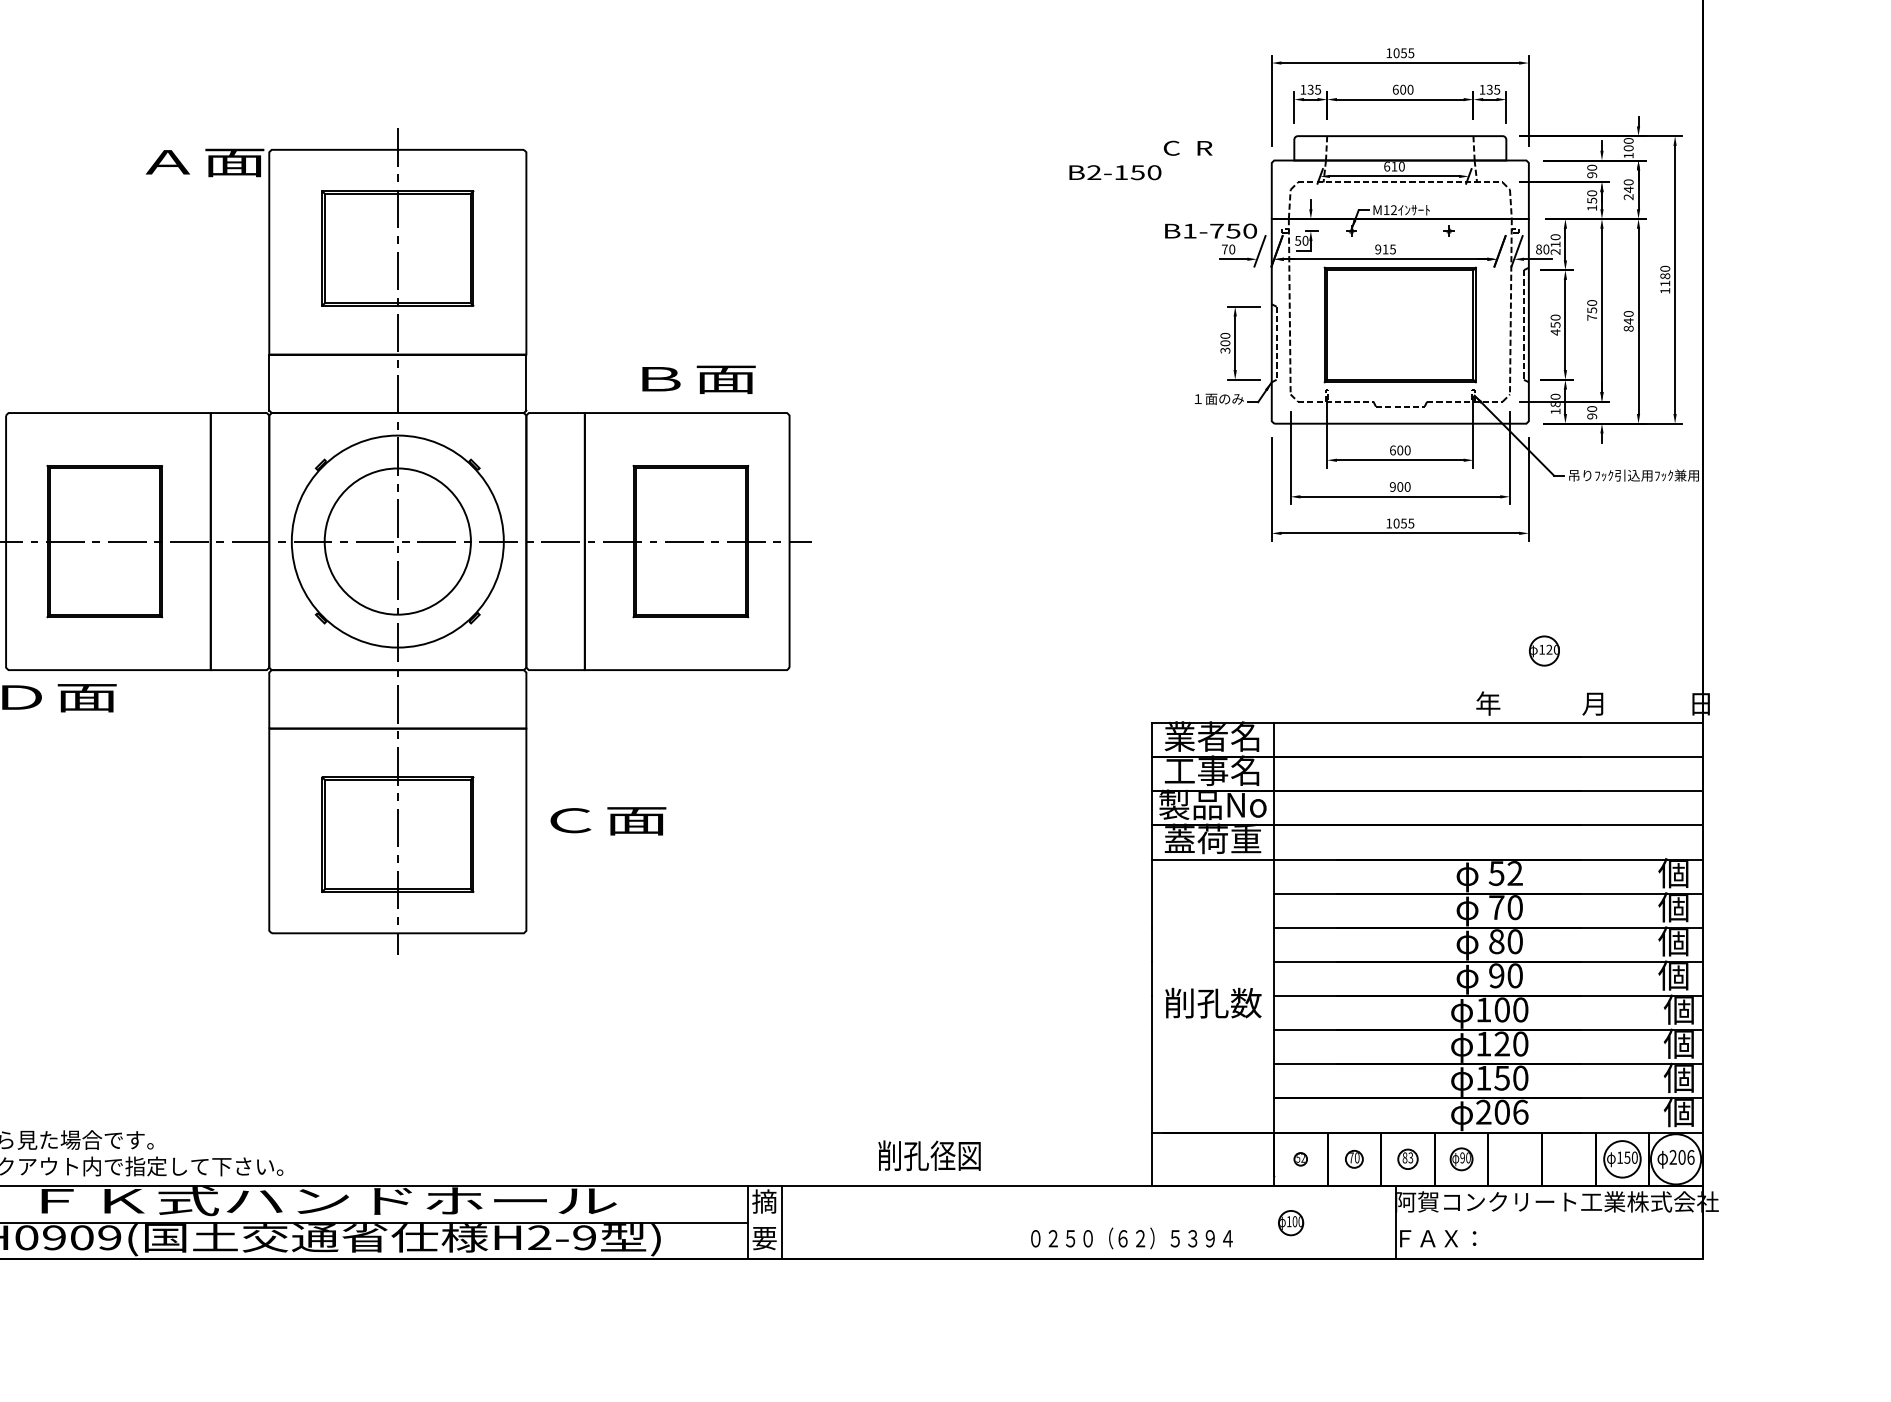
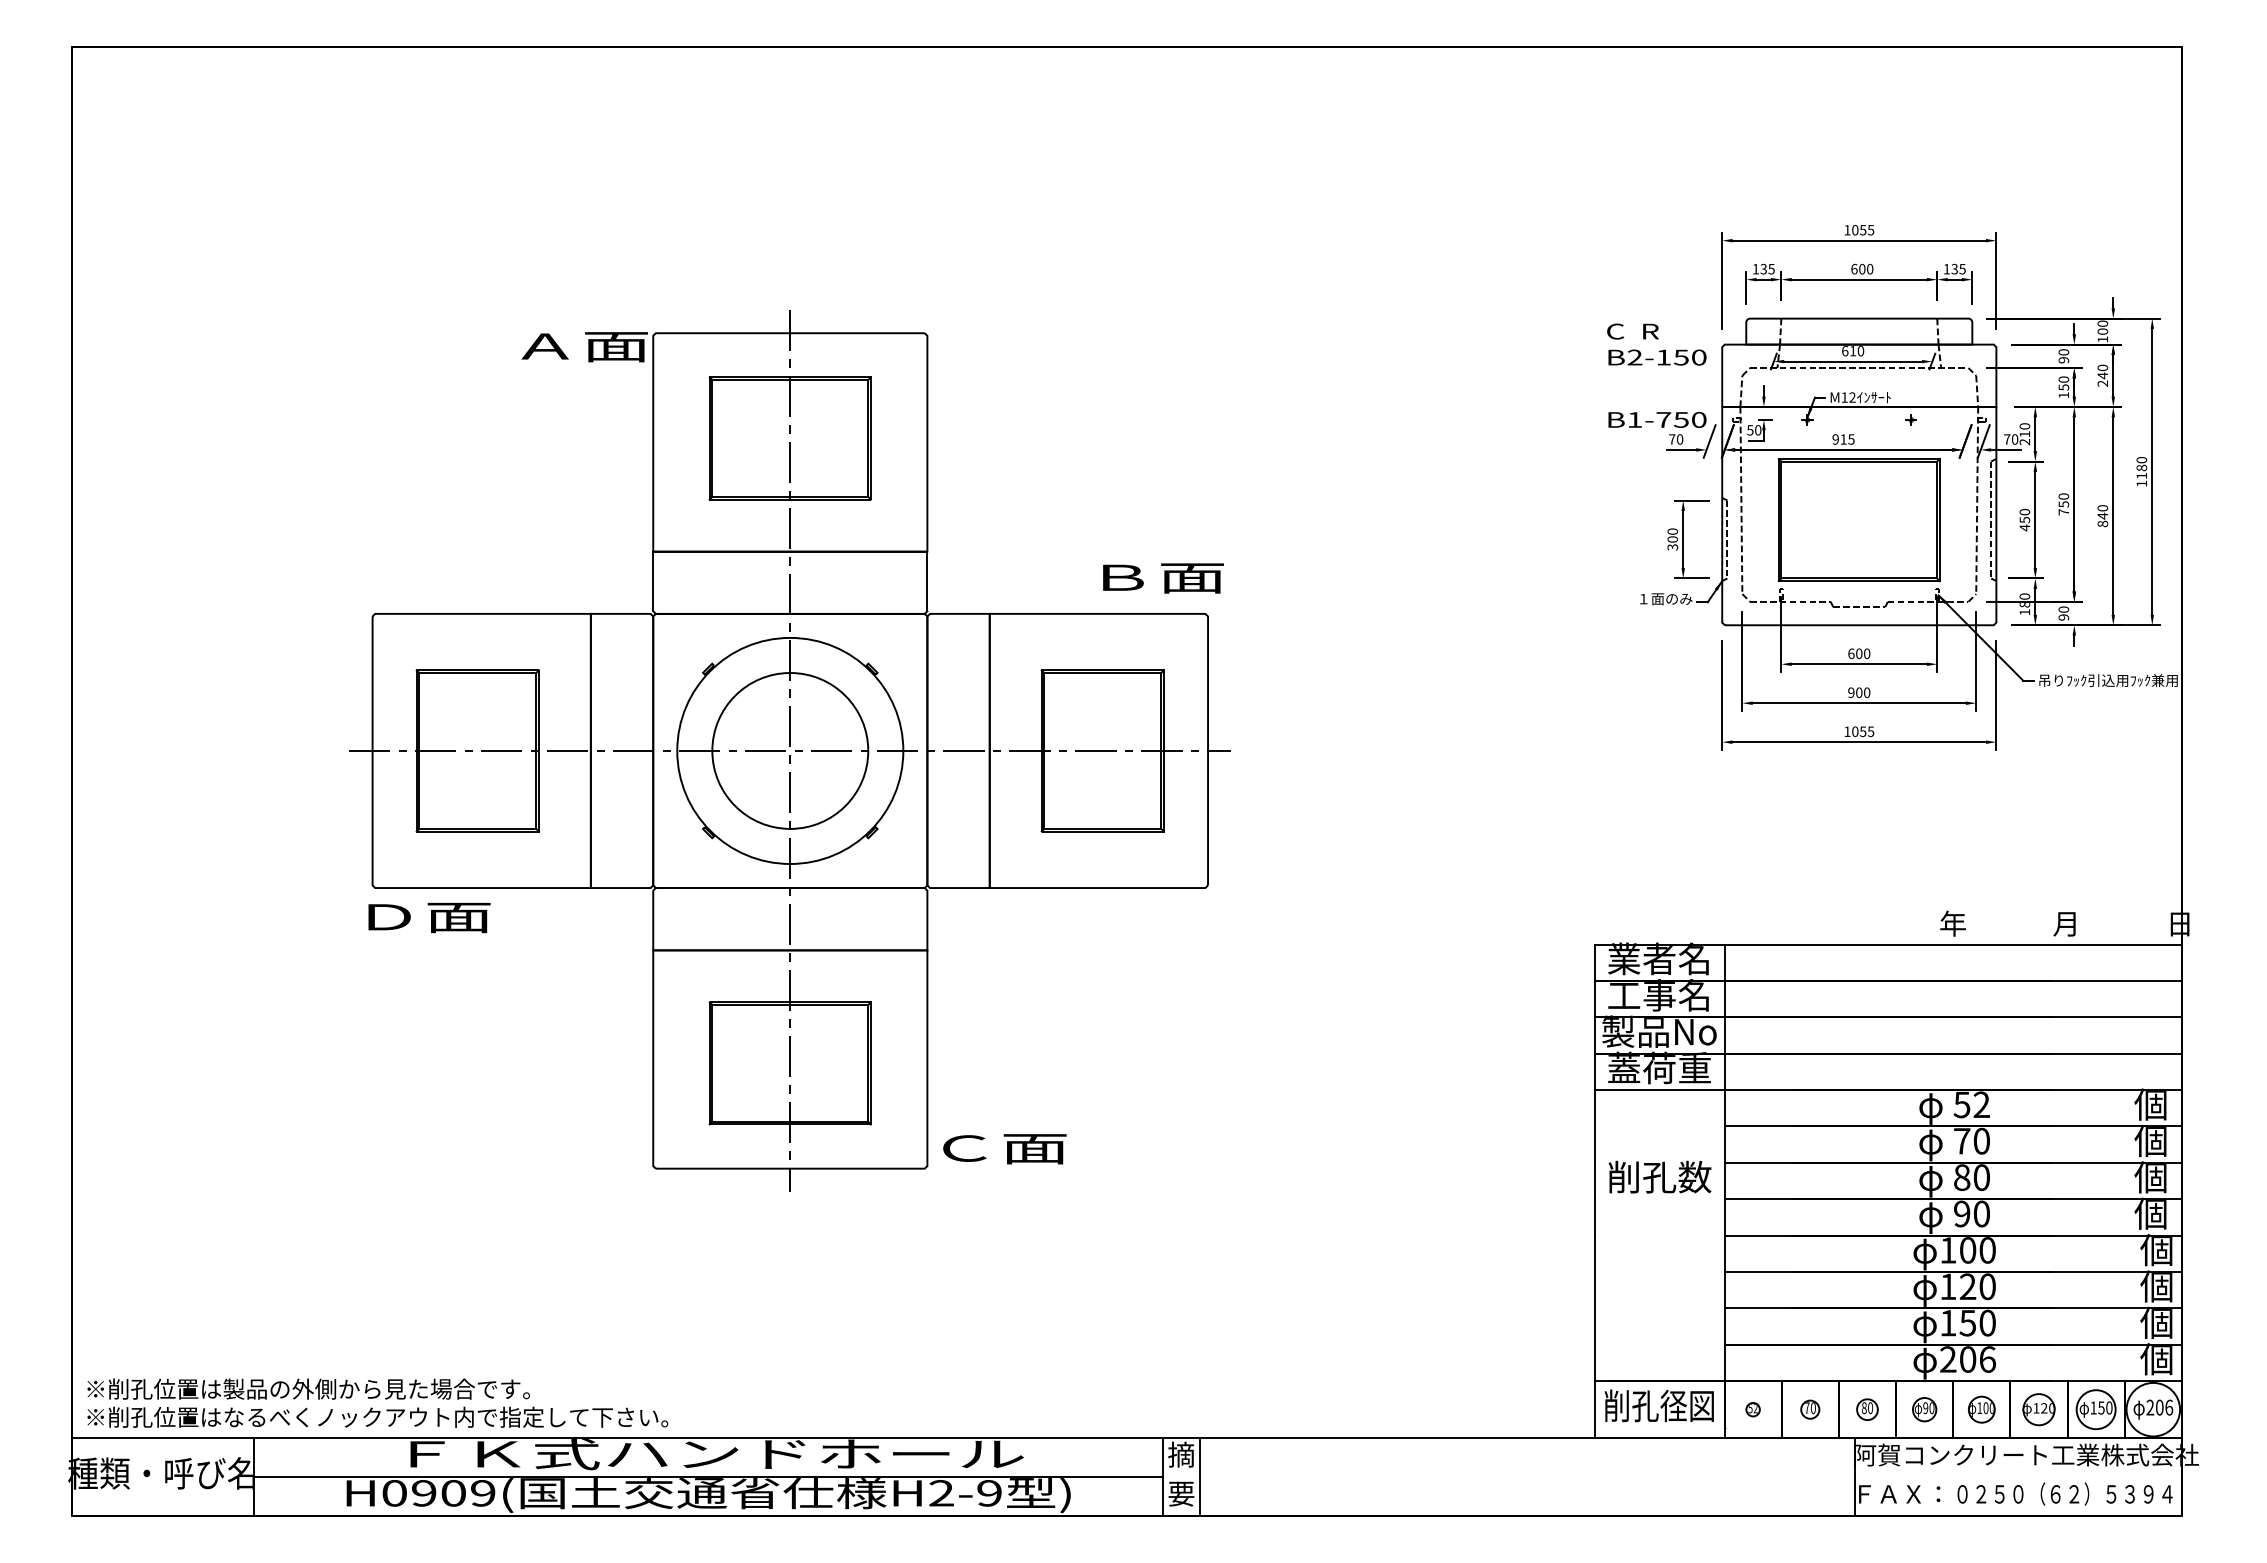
text: (1115, 172) -> (1657, 357), moved
text: (1539, 249) -> (2007, 439), 80 -> 70
text: (699, 379) -> (1163, 578), moved
part: (1543, 650) -> (2038, 1409), moved
text: (608, 821) -> (1004, 1149), moved
text: (1212, 1002) -> (1659, 1176), moved
text: (928, 1155) -> (1658, 1405), moved
text: (1410, 1157) -> (1870, 1407), 83 -> 80
part: (1290, 1222) -> (1981, 1409), moved
text: (1131, 1237) -> (2064, 1493), moved

